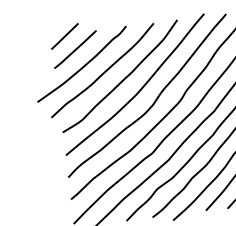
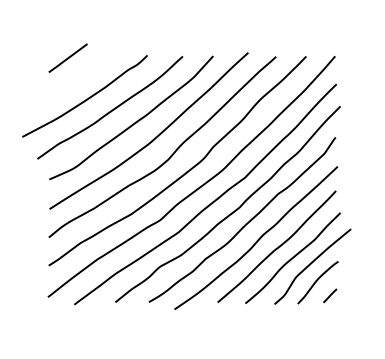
line: (75, 49) -> (79, 76), removed

